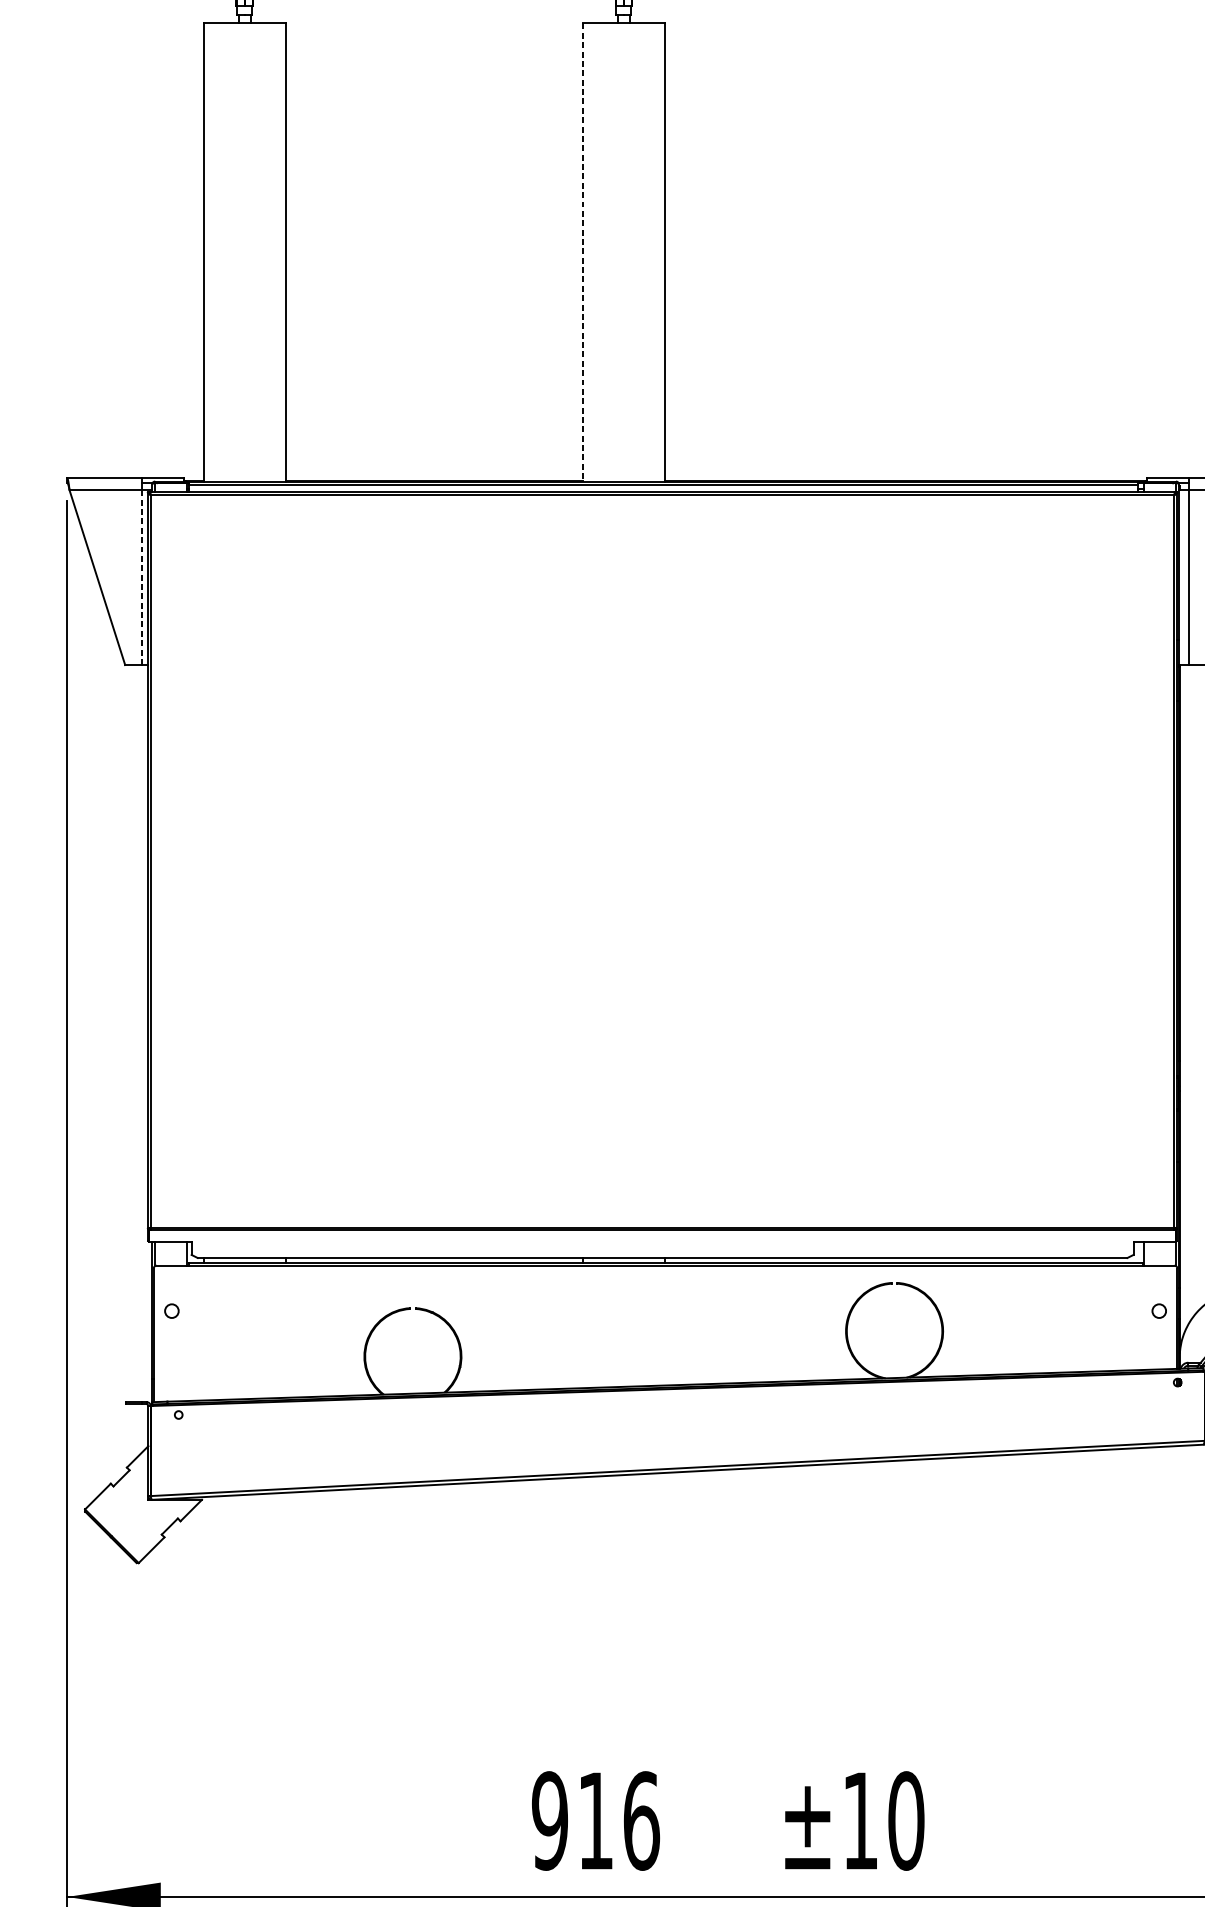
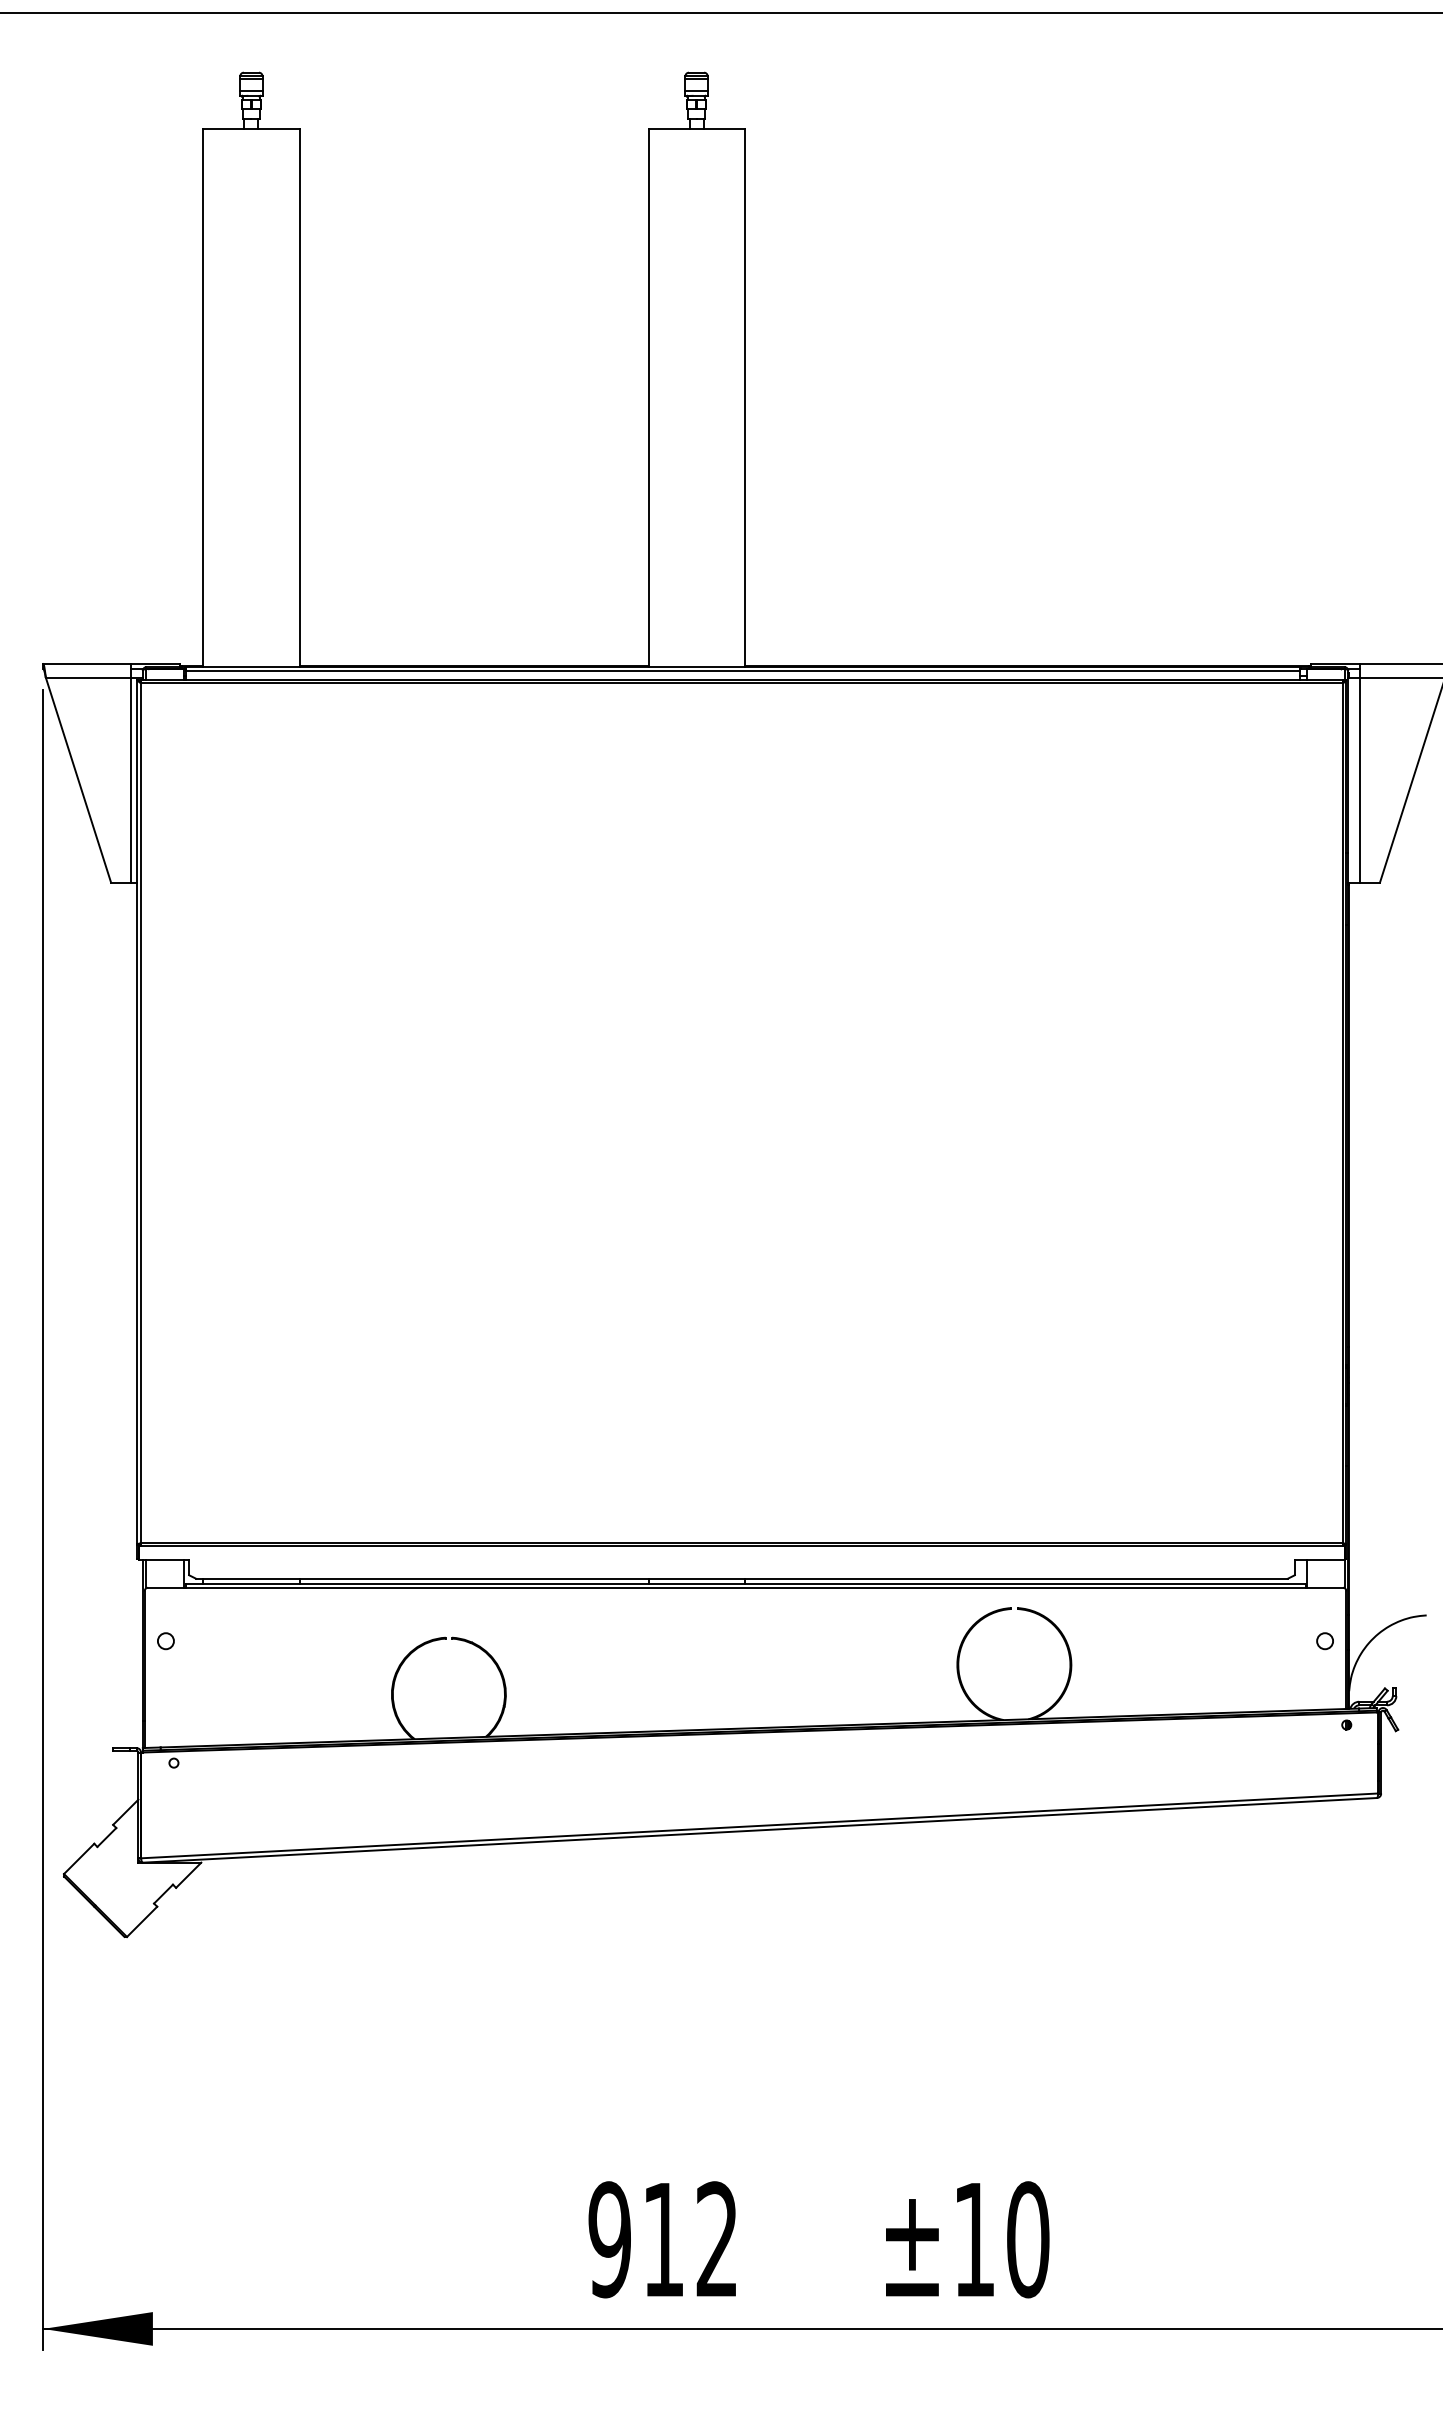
line: (582, 252) -> (648, 398), dashed -> solid
line: (141, 578) -> (130, 780), dashed -> solid
text: (641, 1820) -> (717, 2239), 916 -> 912

